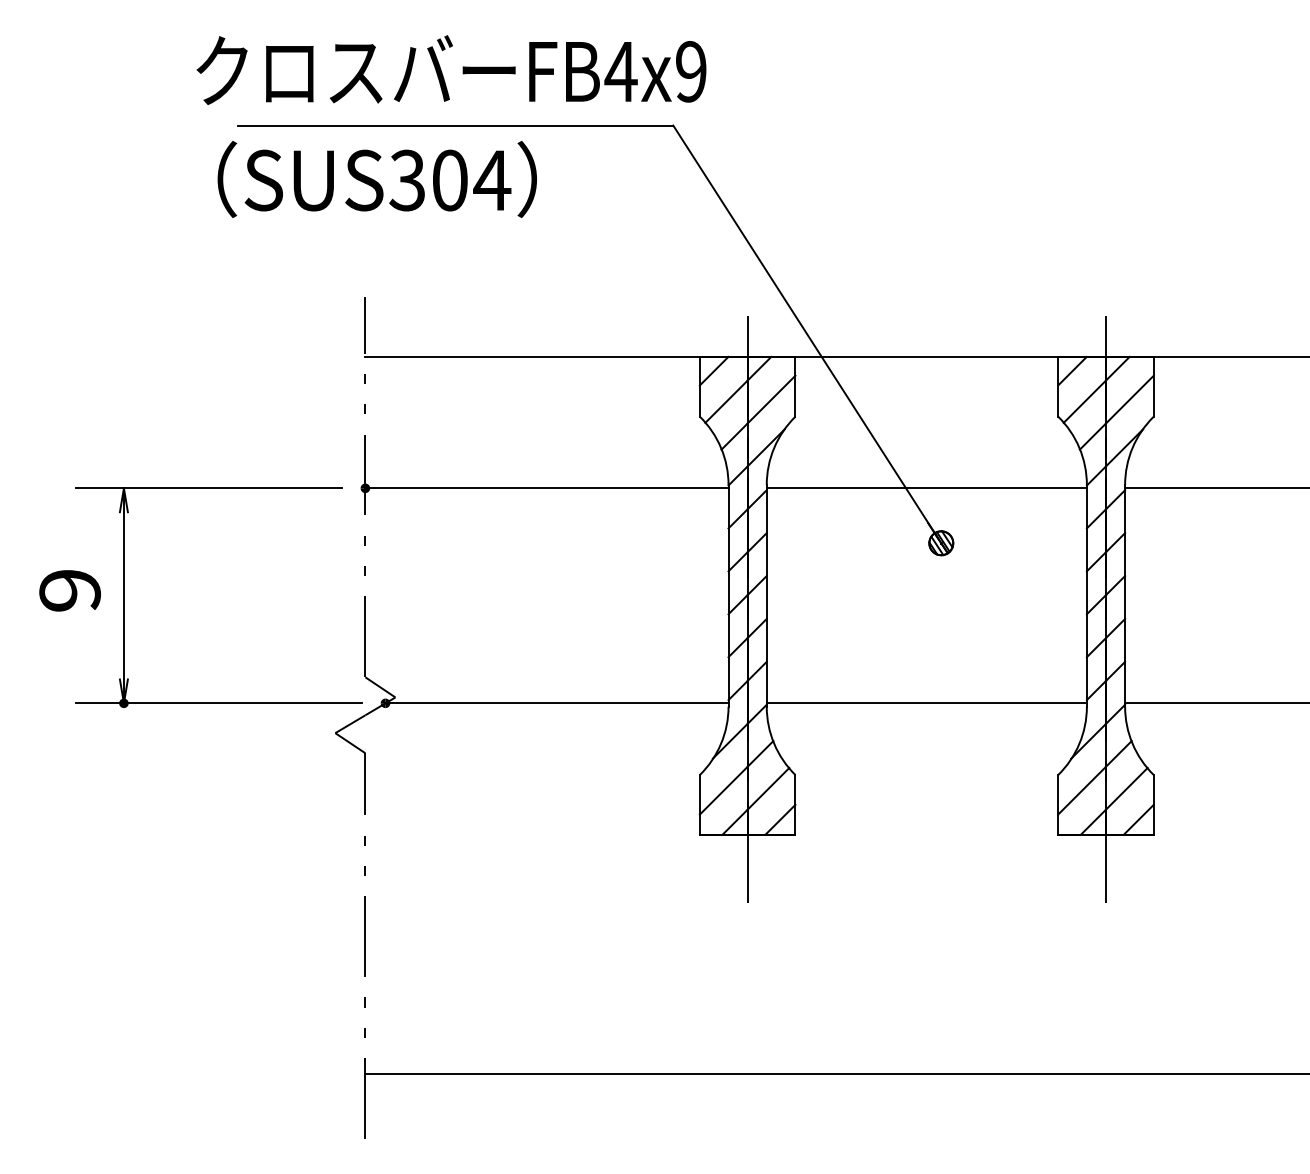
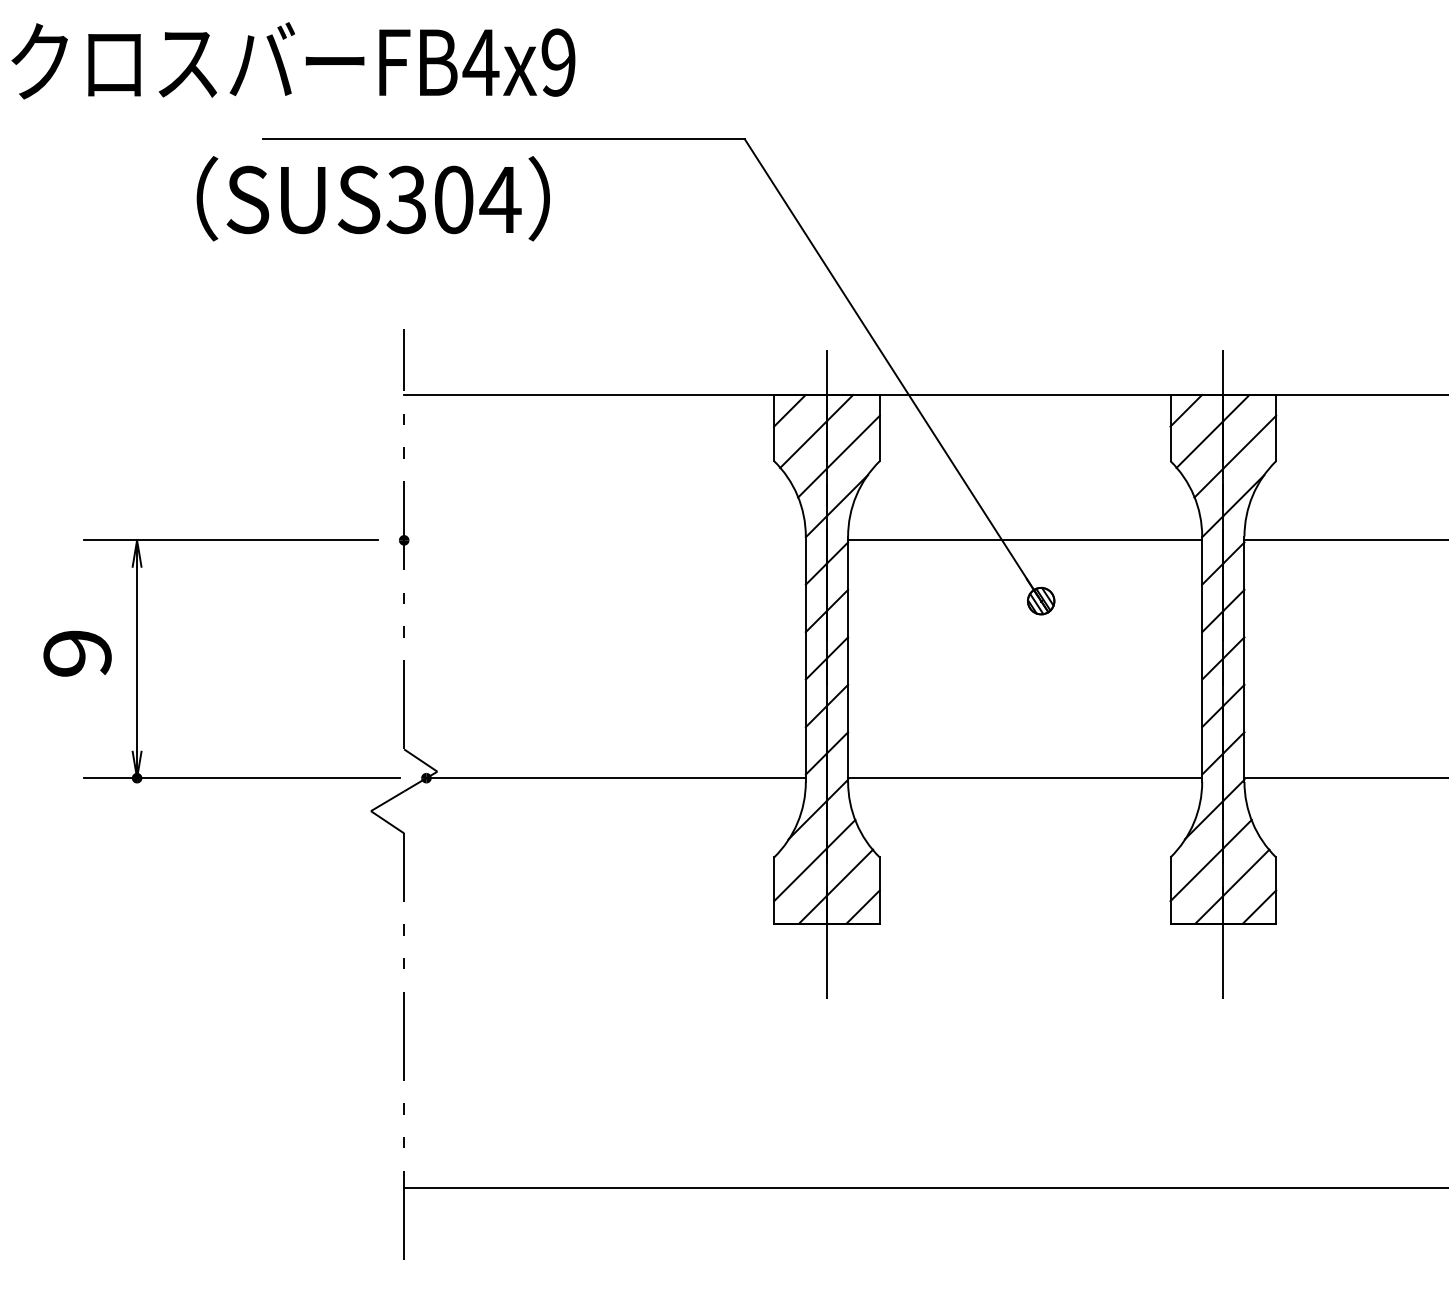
text: (451, 69) -> (293, 60), moved
text: (376, 179) -> (372, 198), moved
line: (546, 488) -> (604, 540), removed

